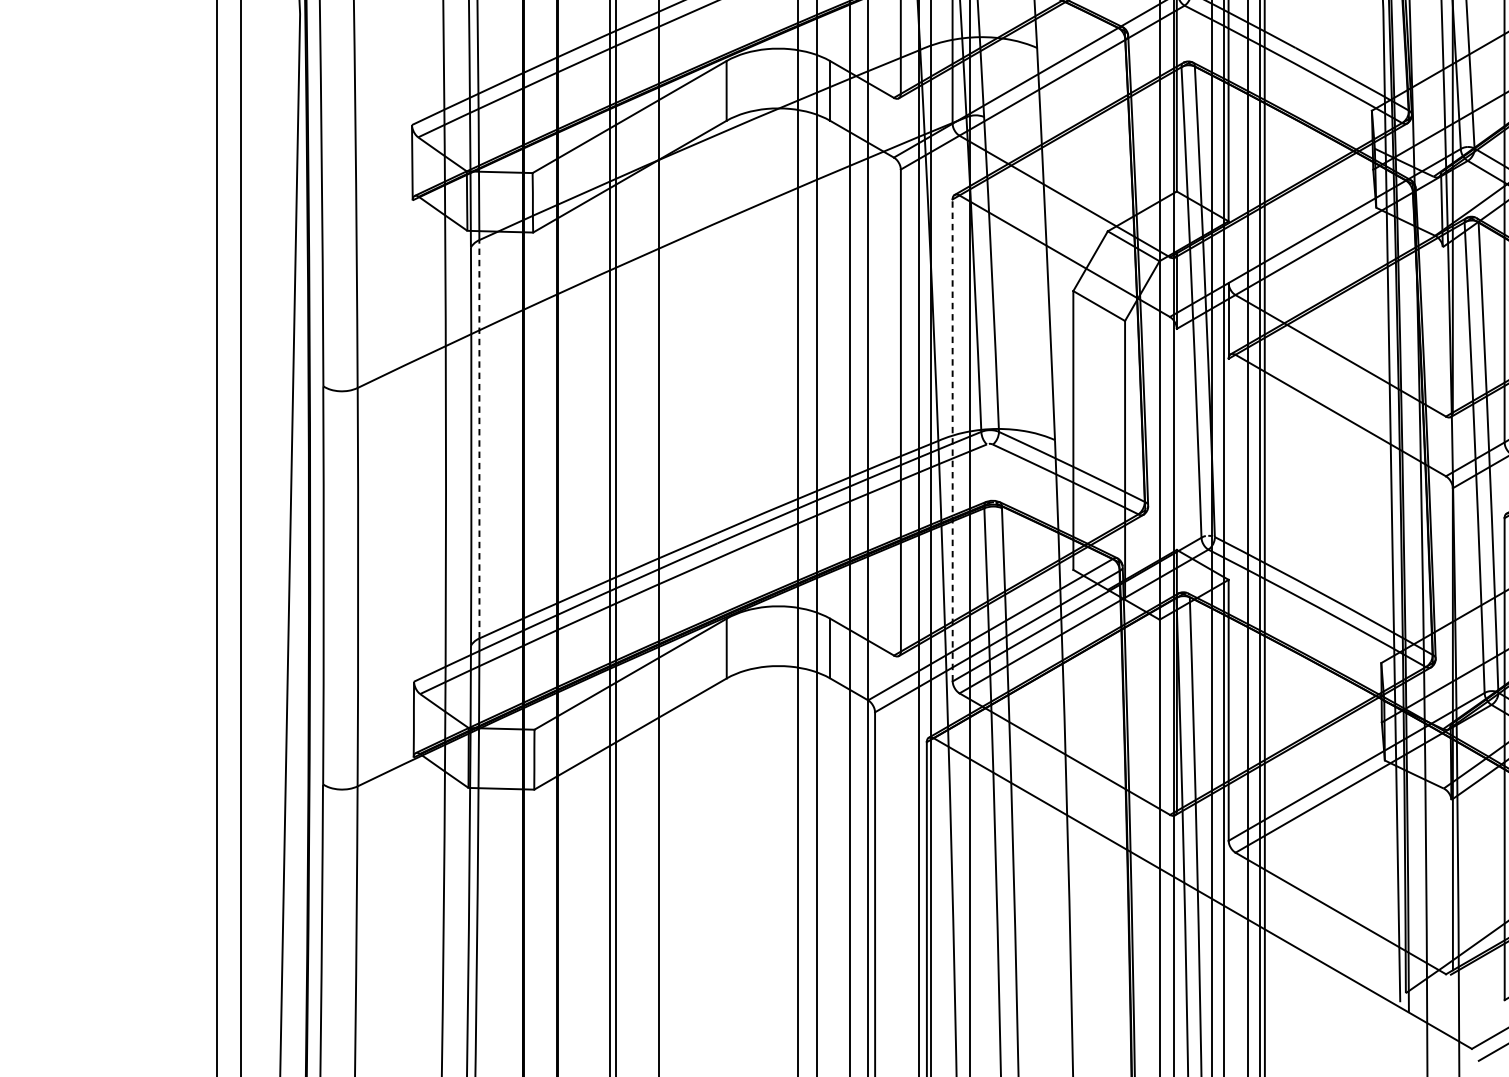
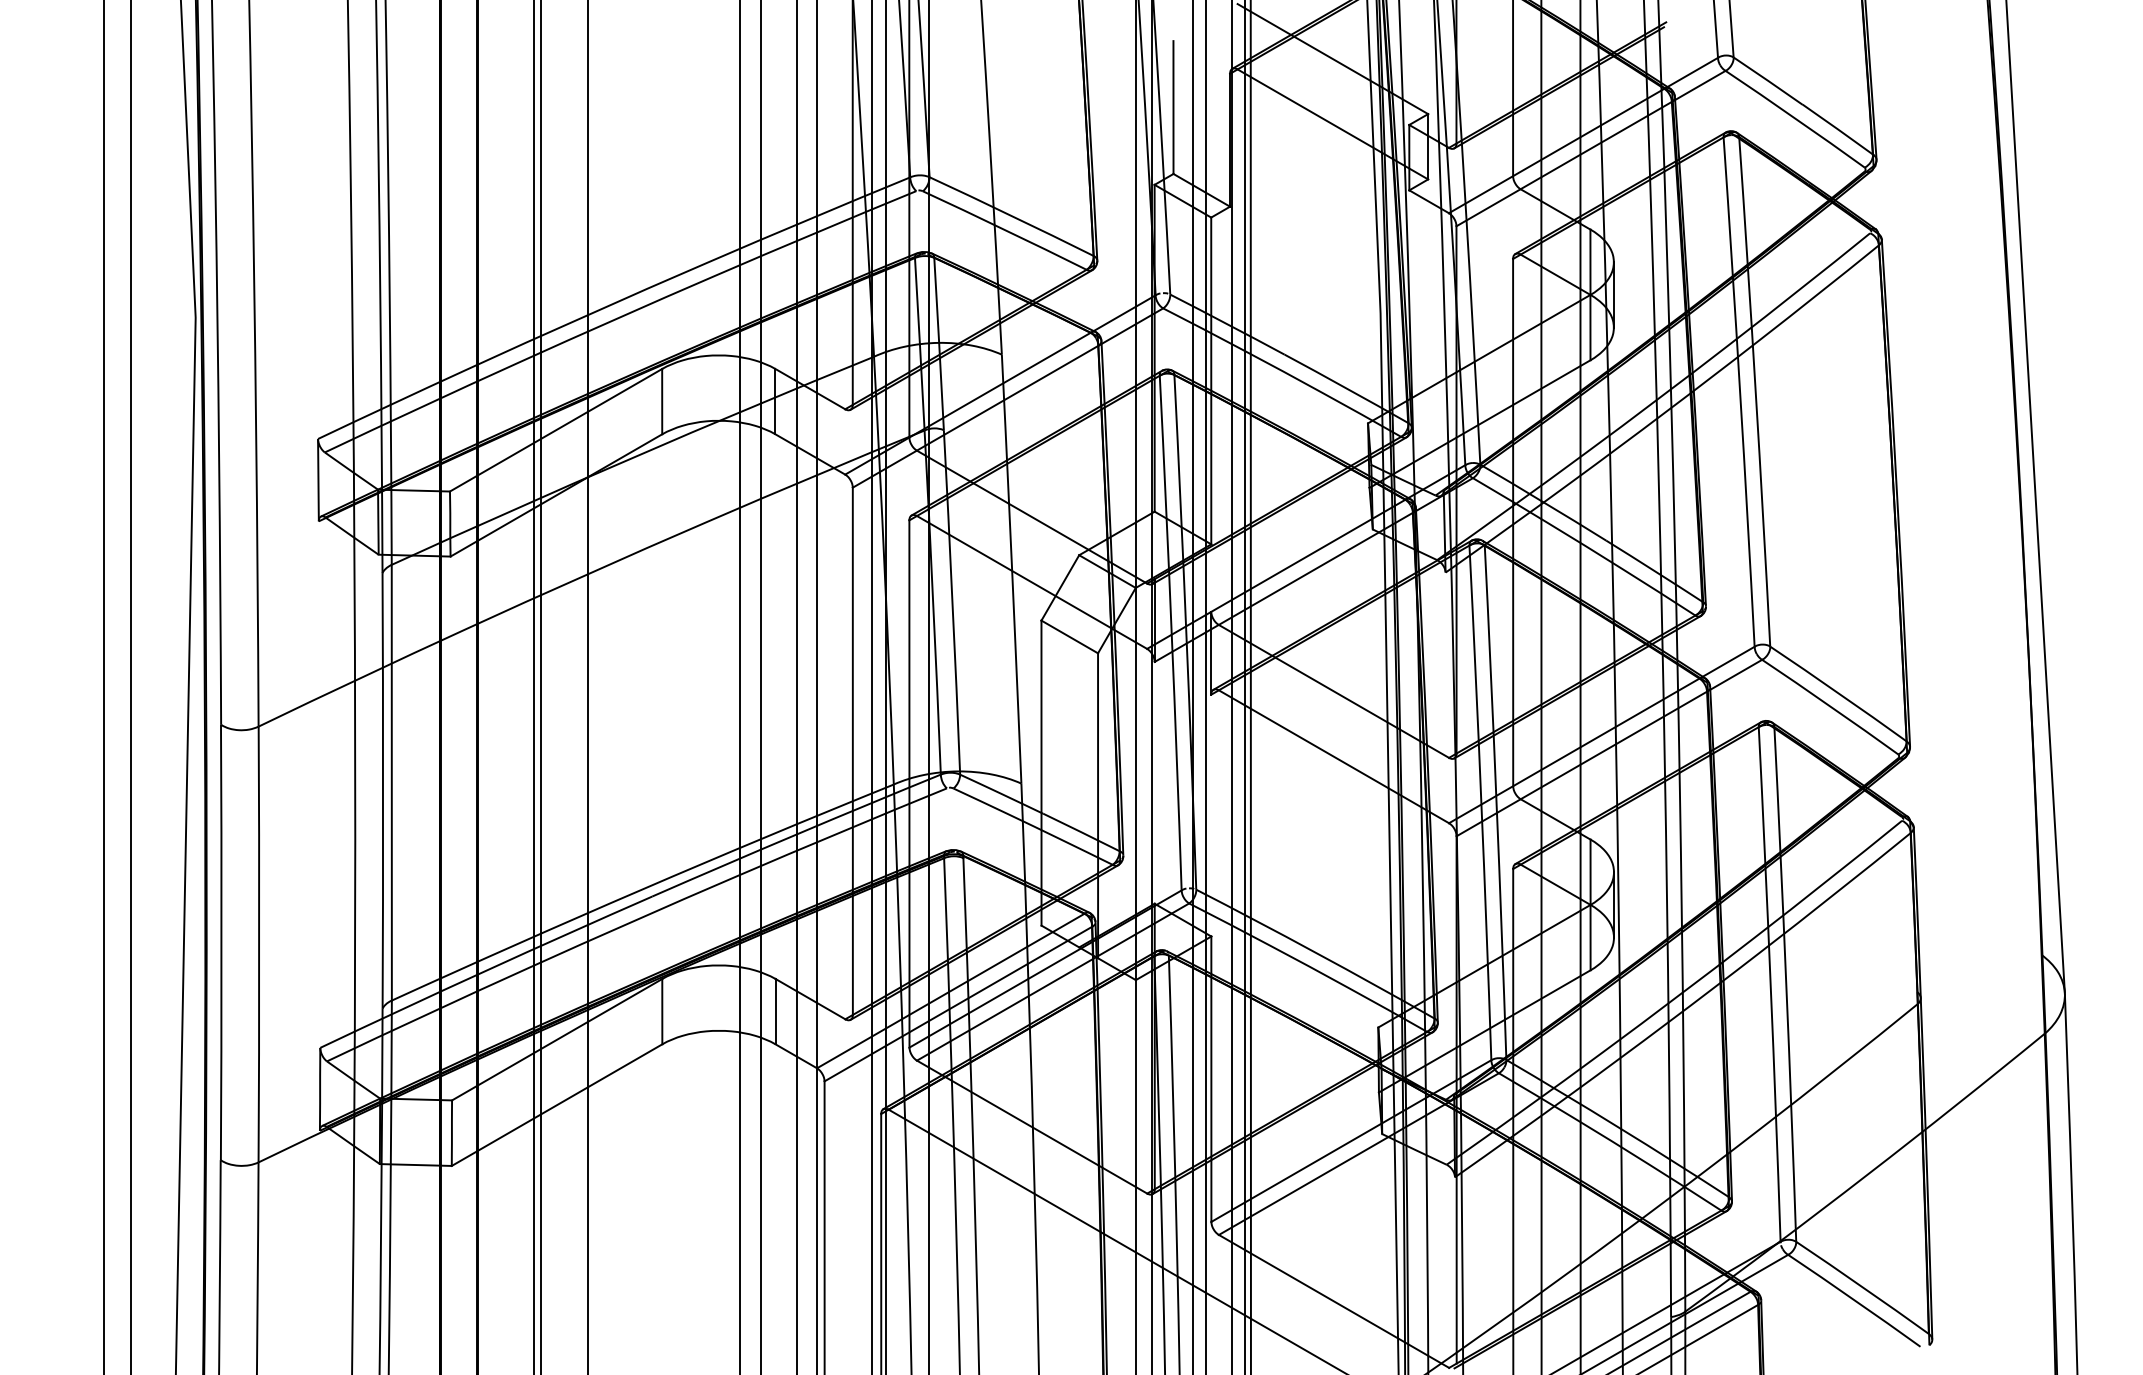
line: (479, 439) -> (391, 782), dashed -> solid
line: (952, 440) -> (909, 783), dashed -> solid

